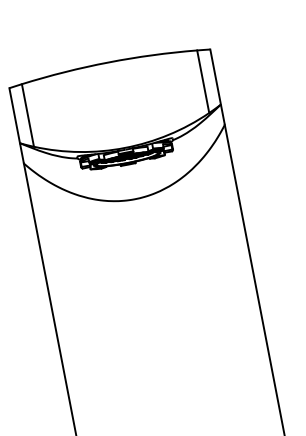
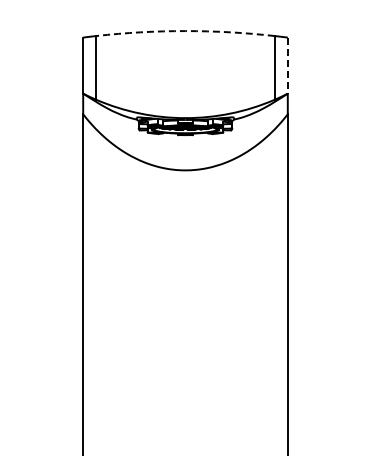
arc: (108, 62) -> (185, 31), solid -> dashed
line: (215, 77) -> (287, 66), solid -> dashed

